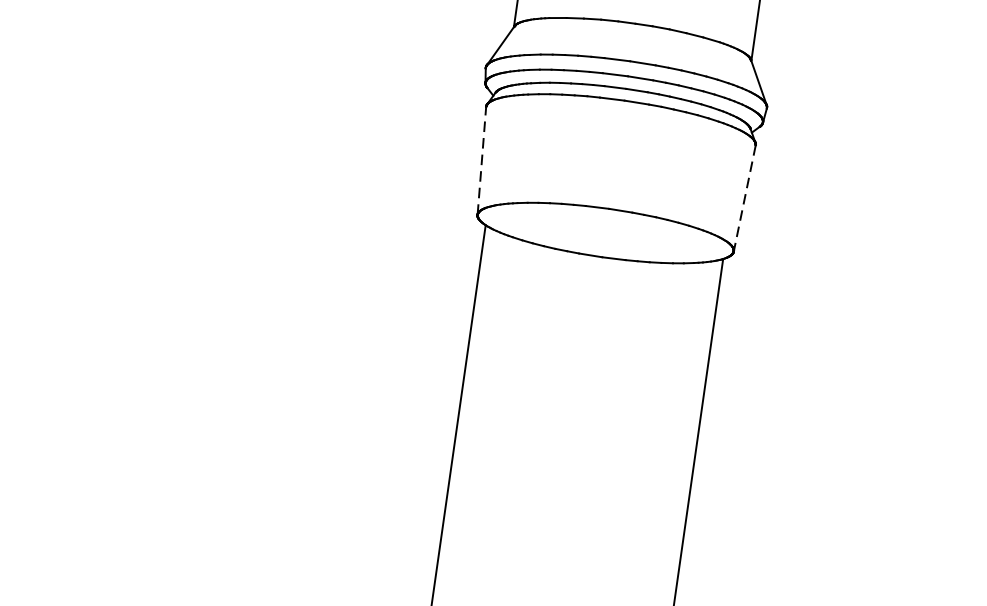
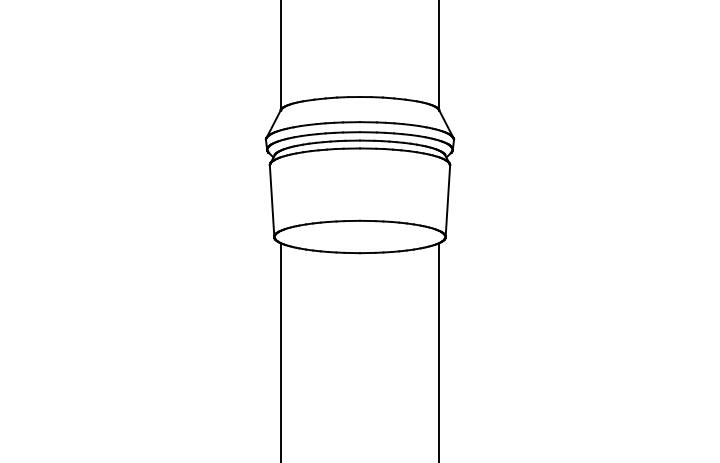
line: (482, 161) -> (272, 201), dashed -> solid
line: (744, 198) -> (447, 201), dashed -> solid

